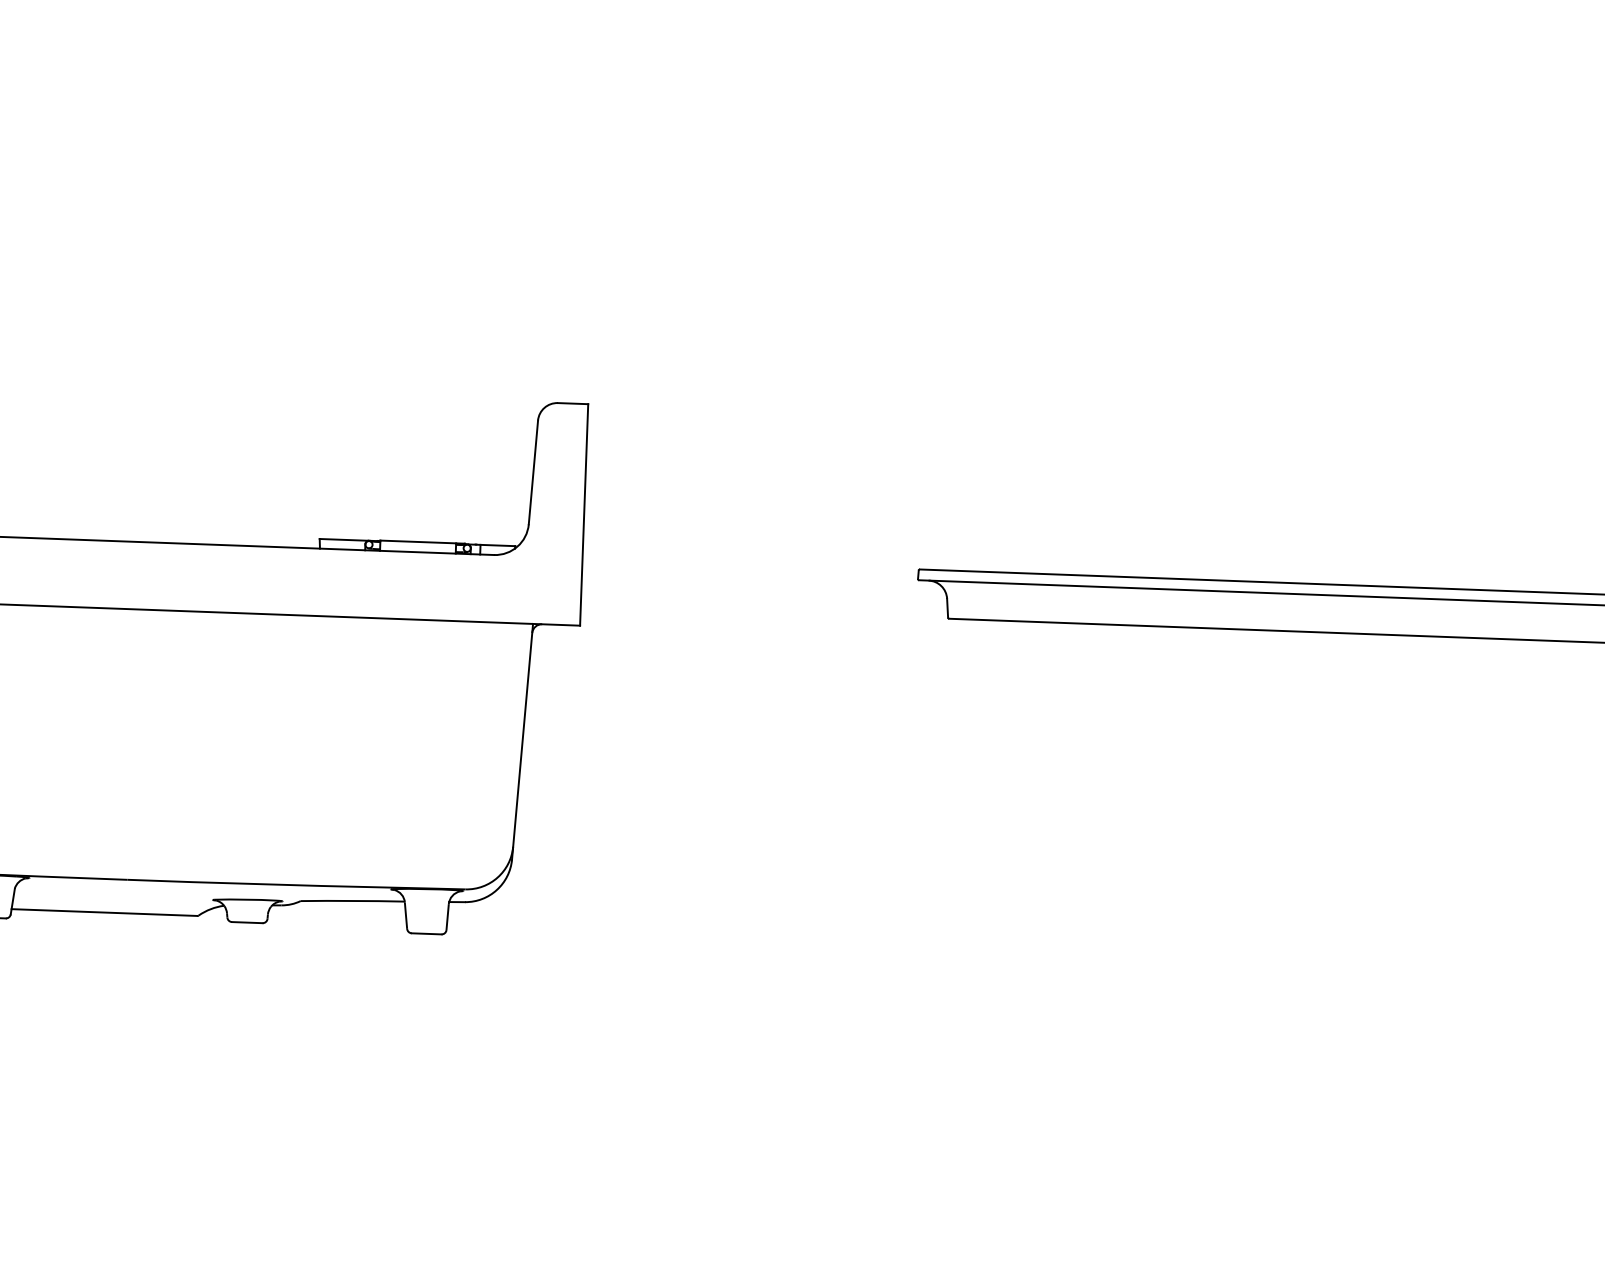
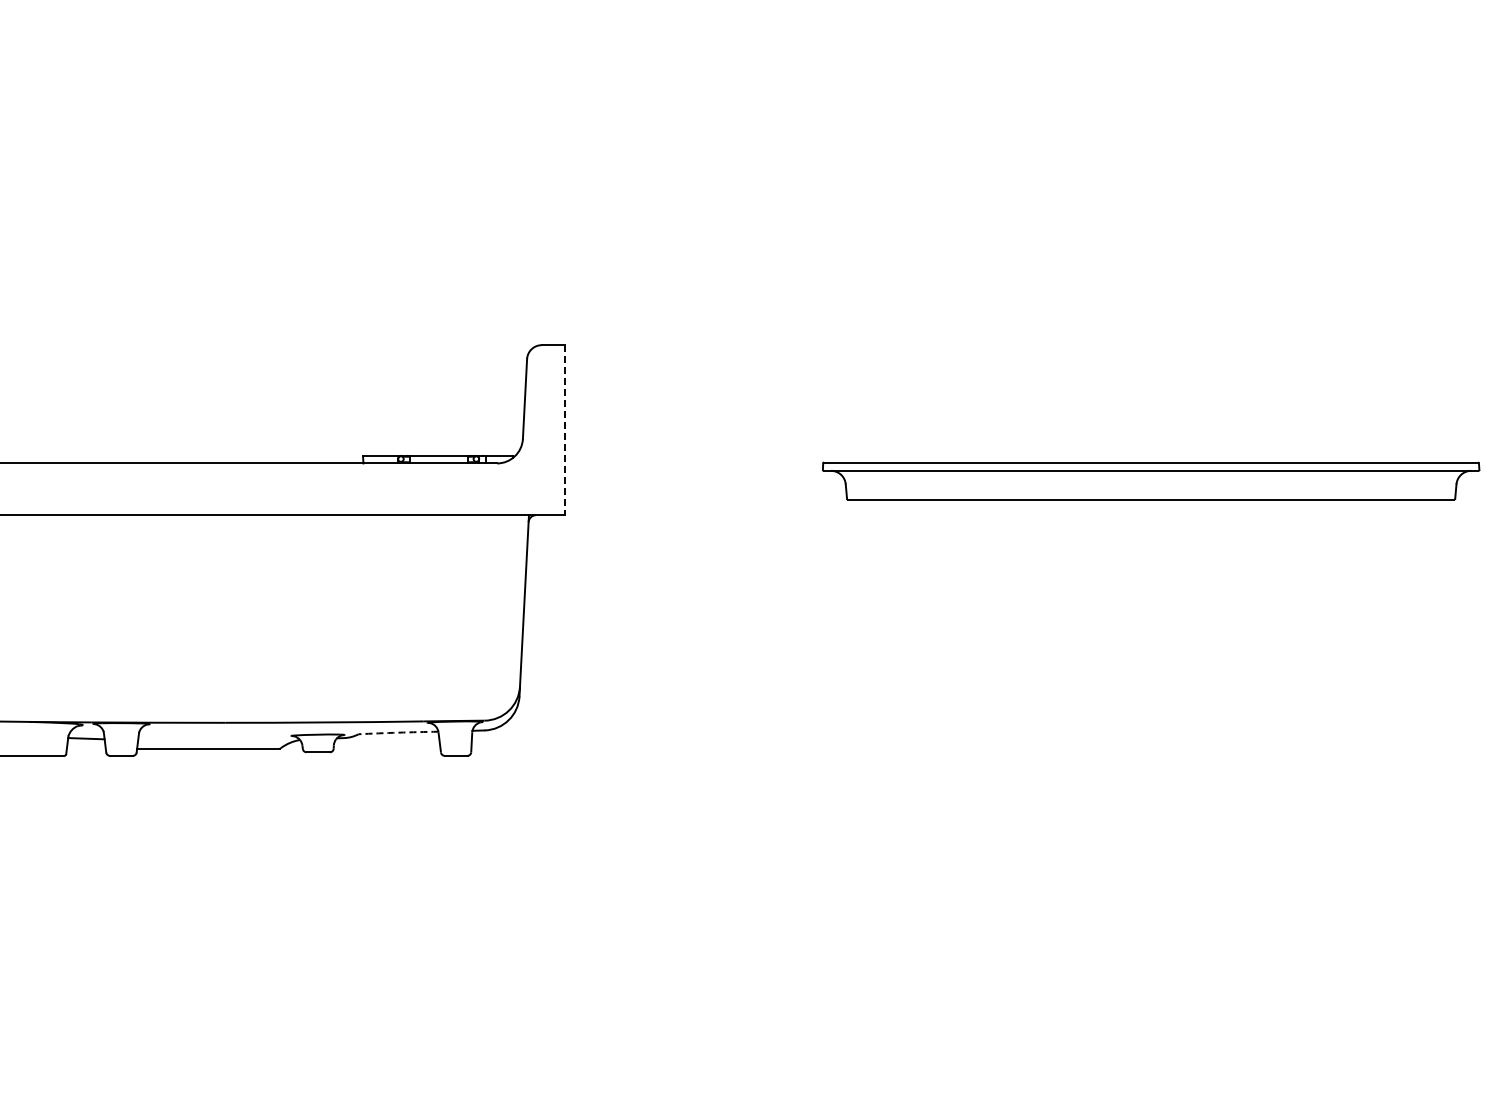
line: (584, 515) -> (565, 430), solid -> dashed
arc: (352, 900) -> (398, 732), solid -> dashed

